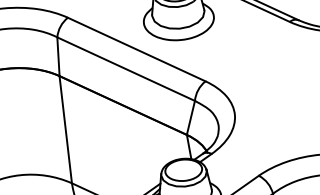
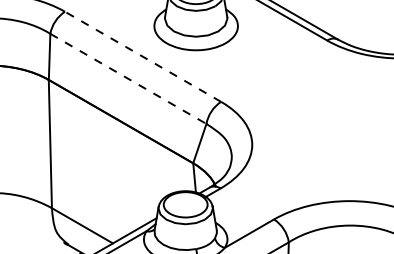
line: (136, 49) -> (142, 56), solid -> dashed
line: (126, 69) -> (128, 79), solid -> dashed

